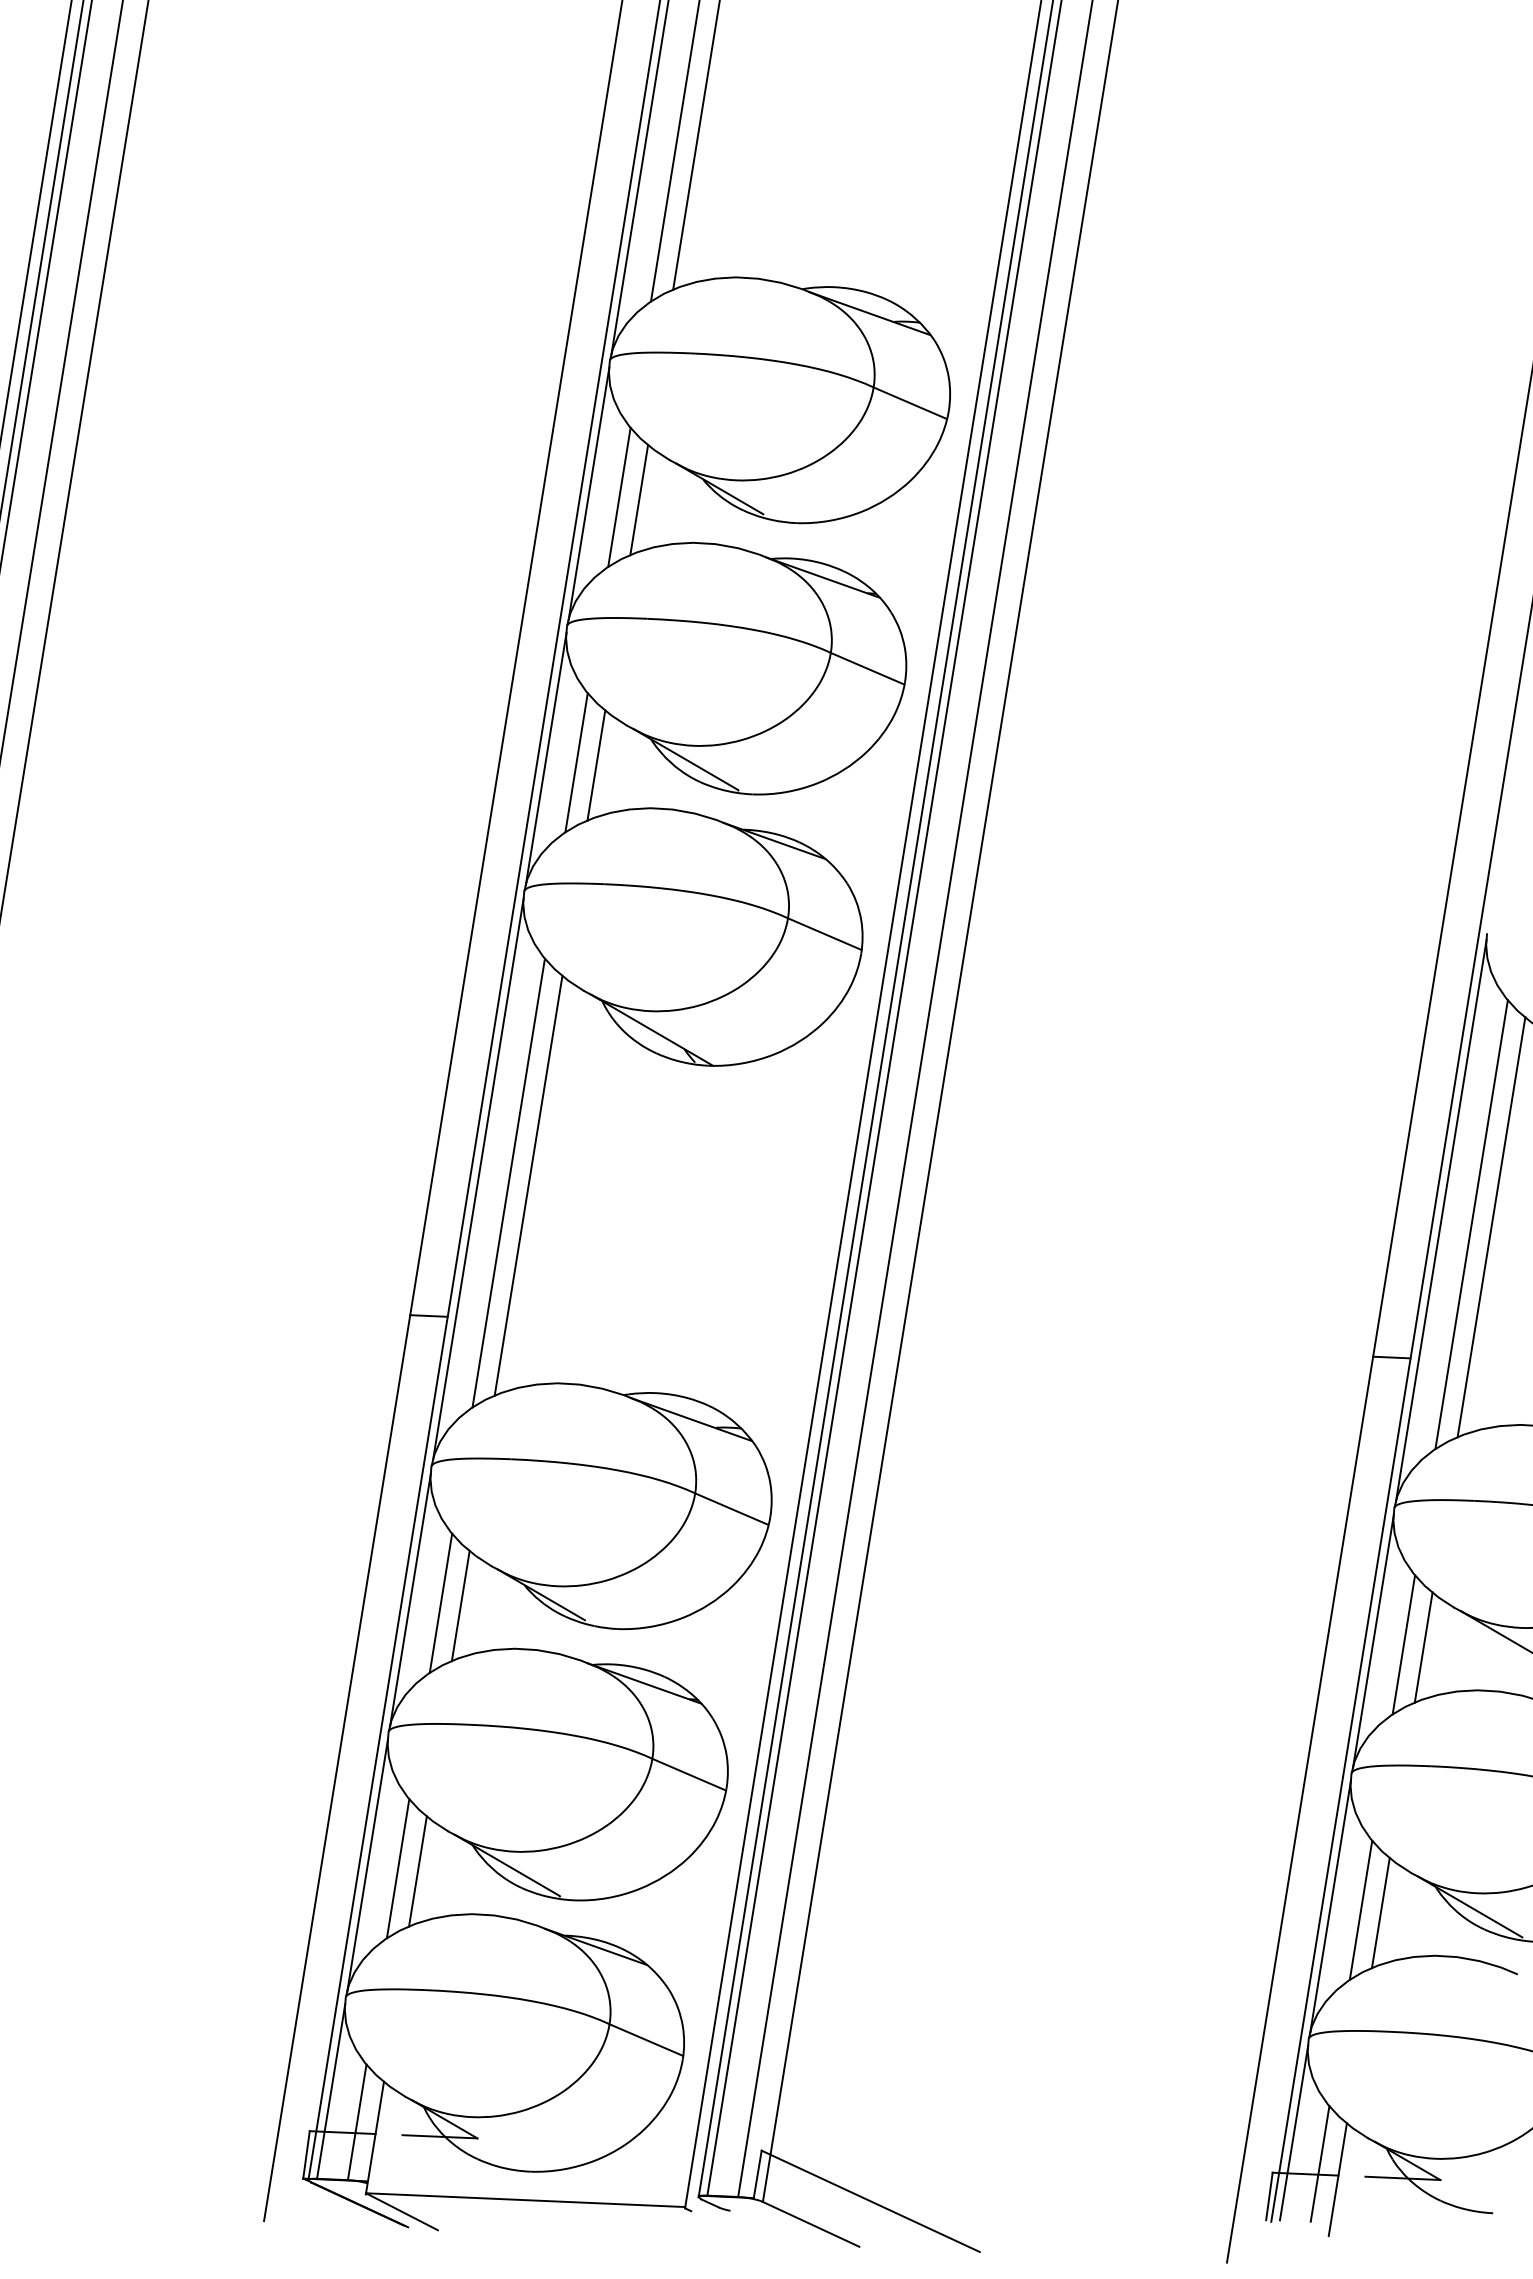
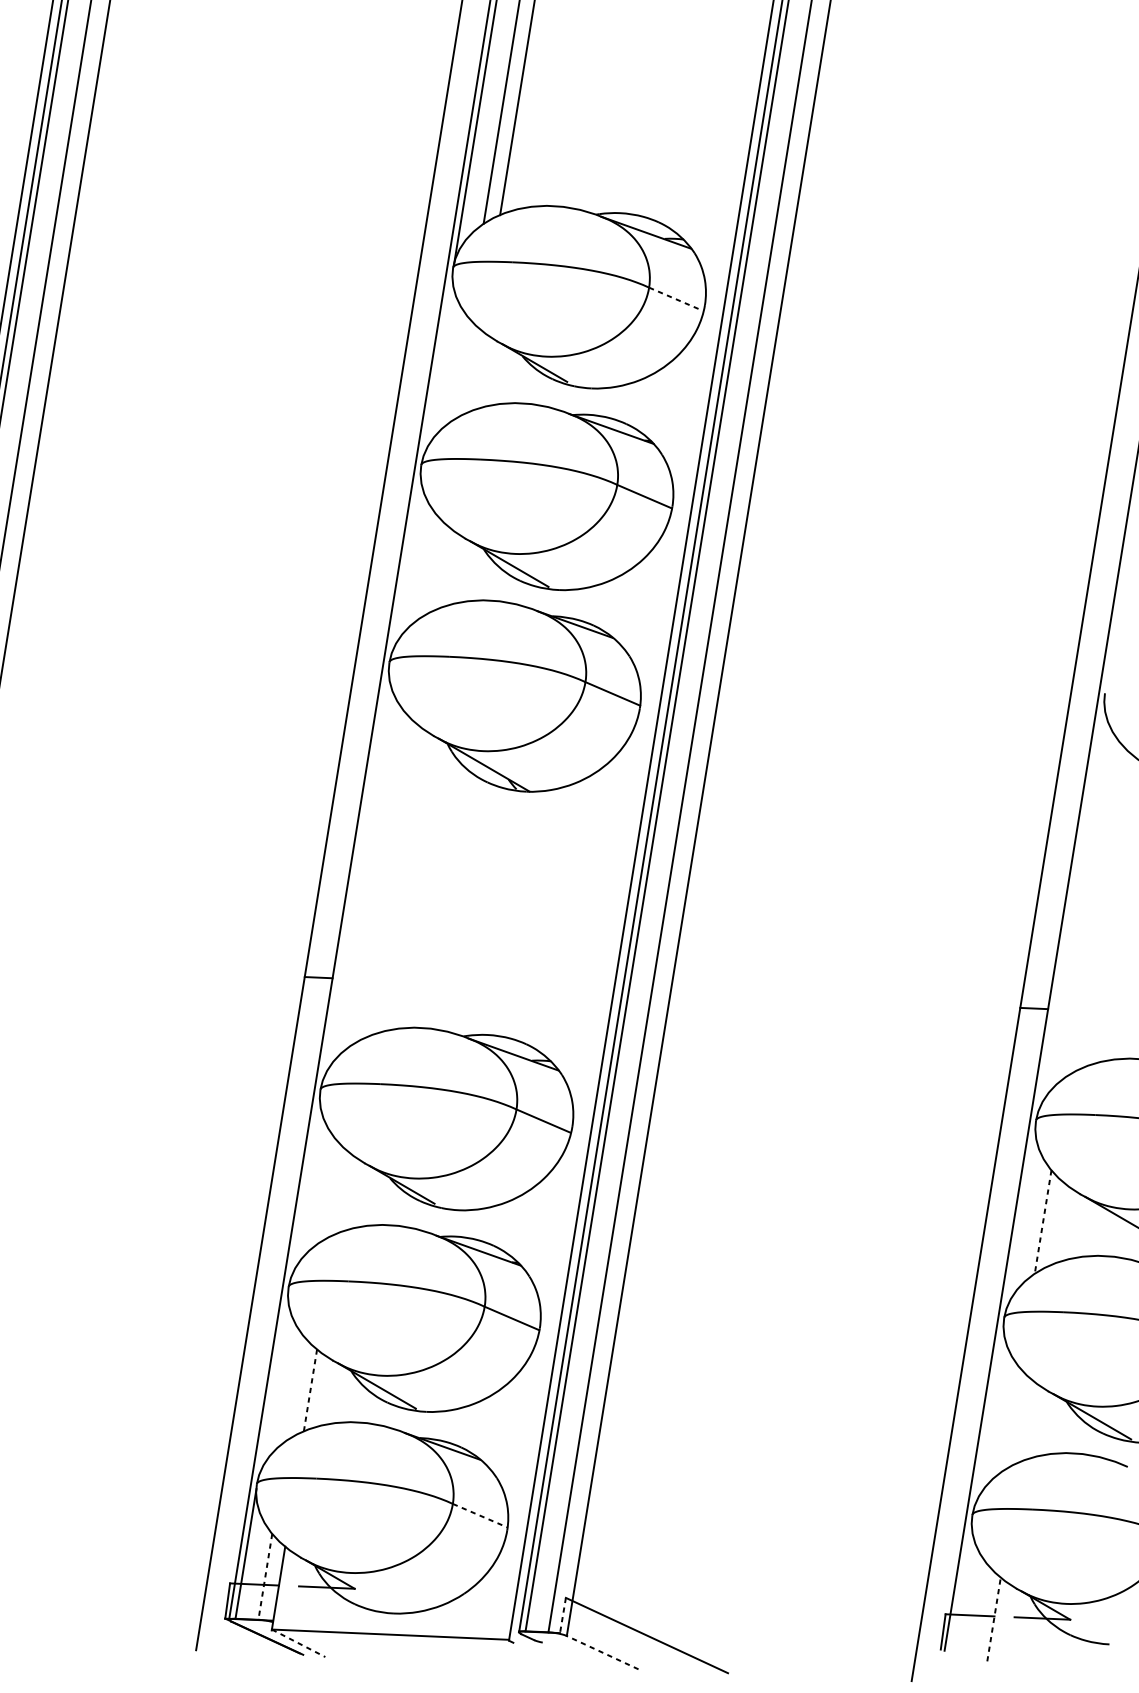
line: (910, 403) -> (676, 299), solid -> dashed
line: (588, 493) -> (437, 366), removed
line: (619, 496) -> (460, 368), removed
line: (639, 499) -> (475, 370), removed
line: (545, 758) -> (405, 563), removed
line: (576, 762) -> (428, 566), removed
line: (596, 765) -> (443, 568), removed
line: (477, 1179) -> (354, 876), removed
line: (508, 1182) -> (377, 878), removed
line: (528, 1185) -> (392, 880), removed
line: (1440, 1220) -> (1070, 906), removed
line: (1471, 1224) -> (1093, 909), removed
line: (1491, 1227) -> (1108, 911), removed
line: (410, 1599) -> (304, 1188), removed
line: (440, 1602) -> (327, 1190), removed
line: (460, 1605) -> (342, 1192), removed
line: (1373, 1641) -> (1020, 1219), removed
line: (1403, 1645) -> (1042, 1222), solid -> dashed
line: (1423, 1647) -> (1057, 1223), removed
line: (367, 1864) -> (273, 1385), removed
line: (397, 1868) -> (295, 1388), removed
line: (417, 1871) -> (310, 1390), solid -> dashed
line: (1330, 1906) -> (988, 1416), removed
line: (1360, 1909) -> (1010, 1418), removed
line: (1380, 1912) -> (1025, 1420), removed
line: (646, 2040) -> (480, 1516), solid -> dashed
line: (357, 2122) -> (265, 1576), solid -> dashed
line: (1293, 2132) -> (961, 1584), removed
line: (1319, 2163) -> (980, 1607), removed
line: (757, 2174) -> (562, 1615), solid -> dashed
line: (1337, 2179) -> (993, 1619), solid -> dashed
line: (402, 2211) -> (299, 1643), solid -> dashed
line: (810, 2224) -> (602, 1652), solid -> dashed

